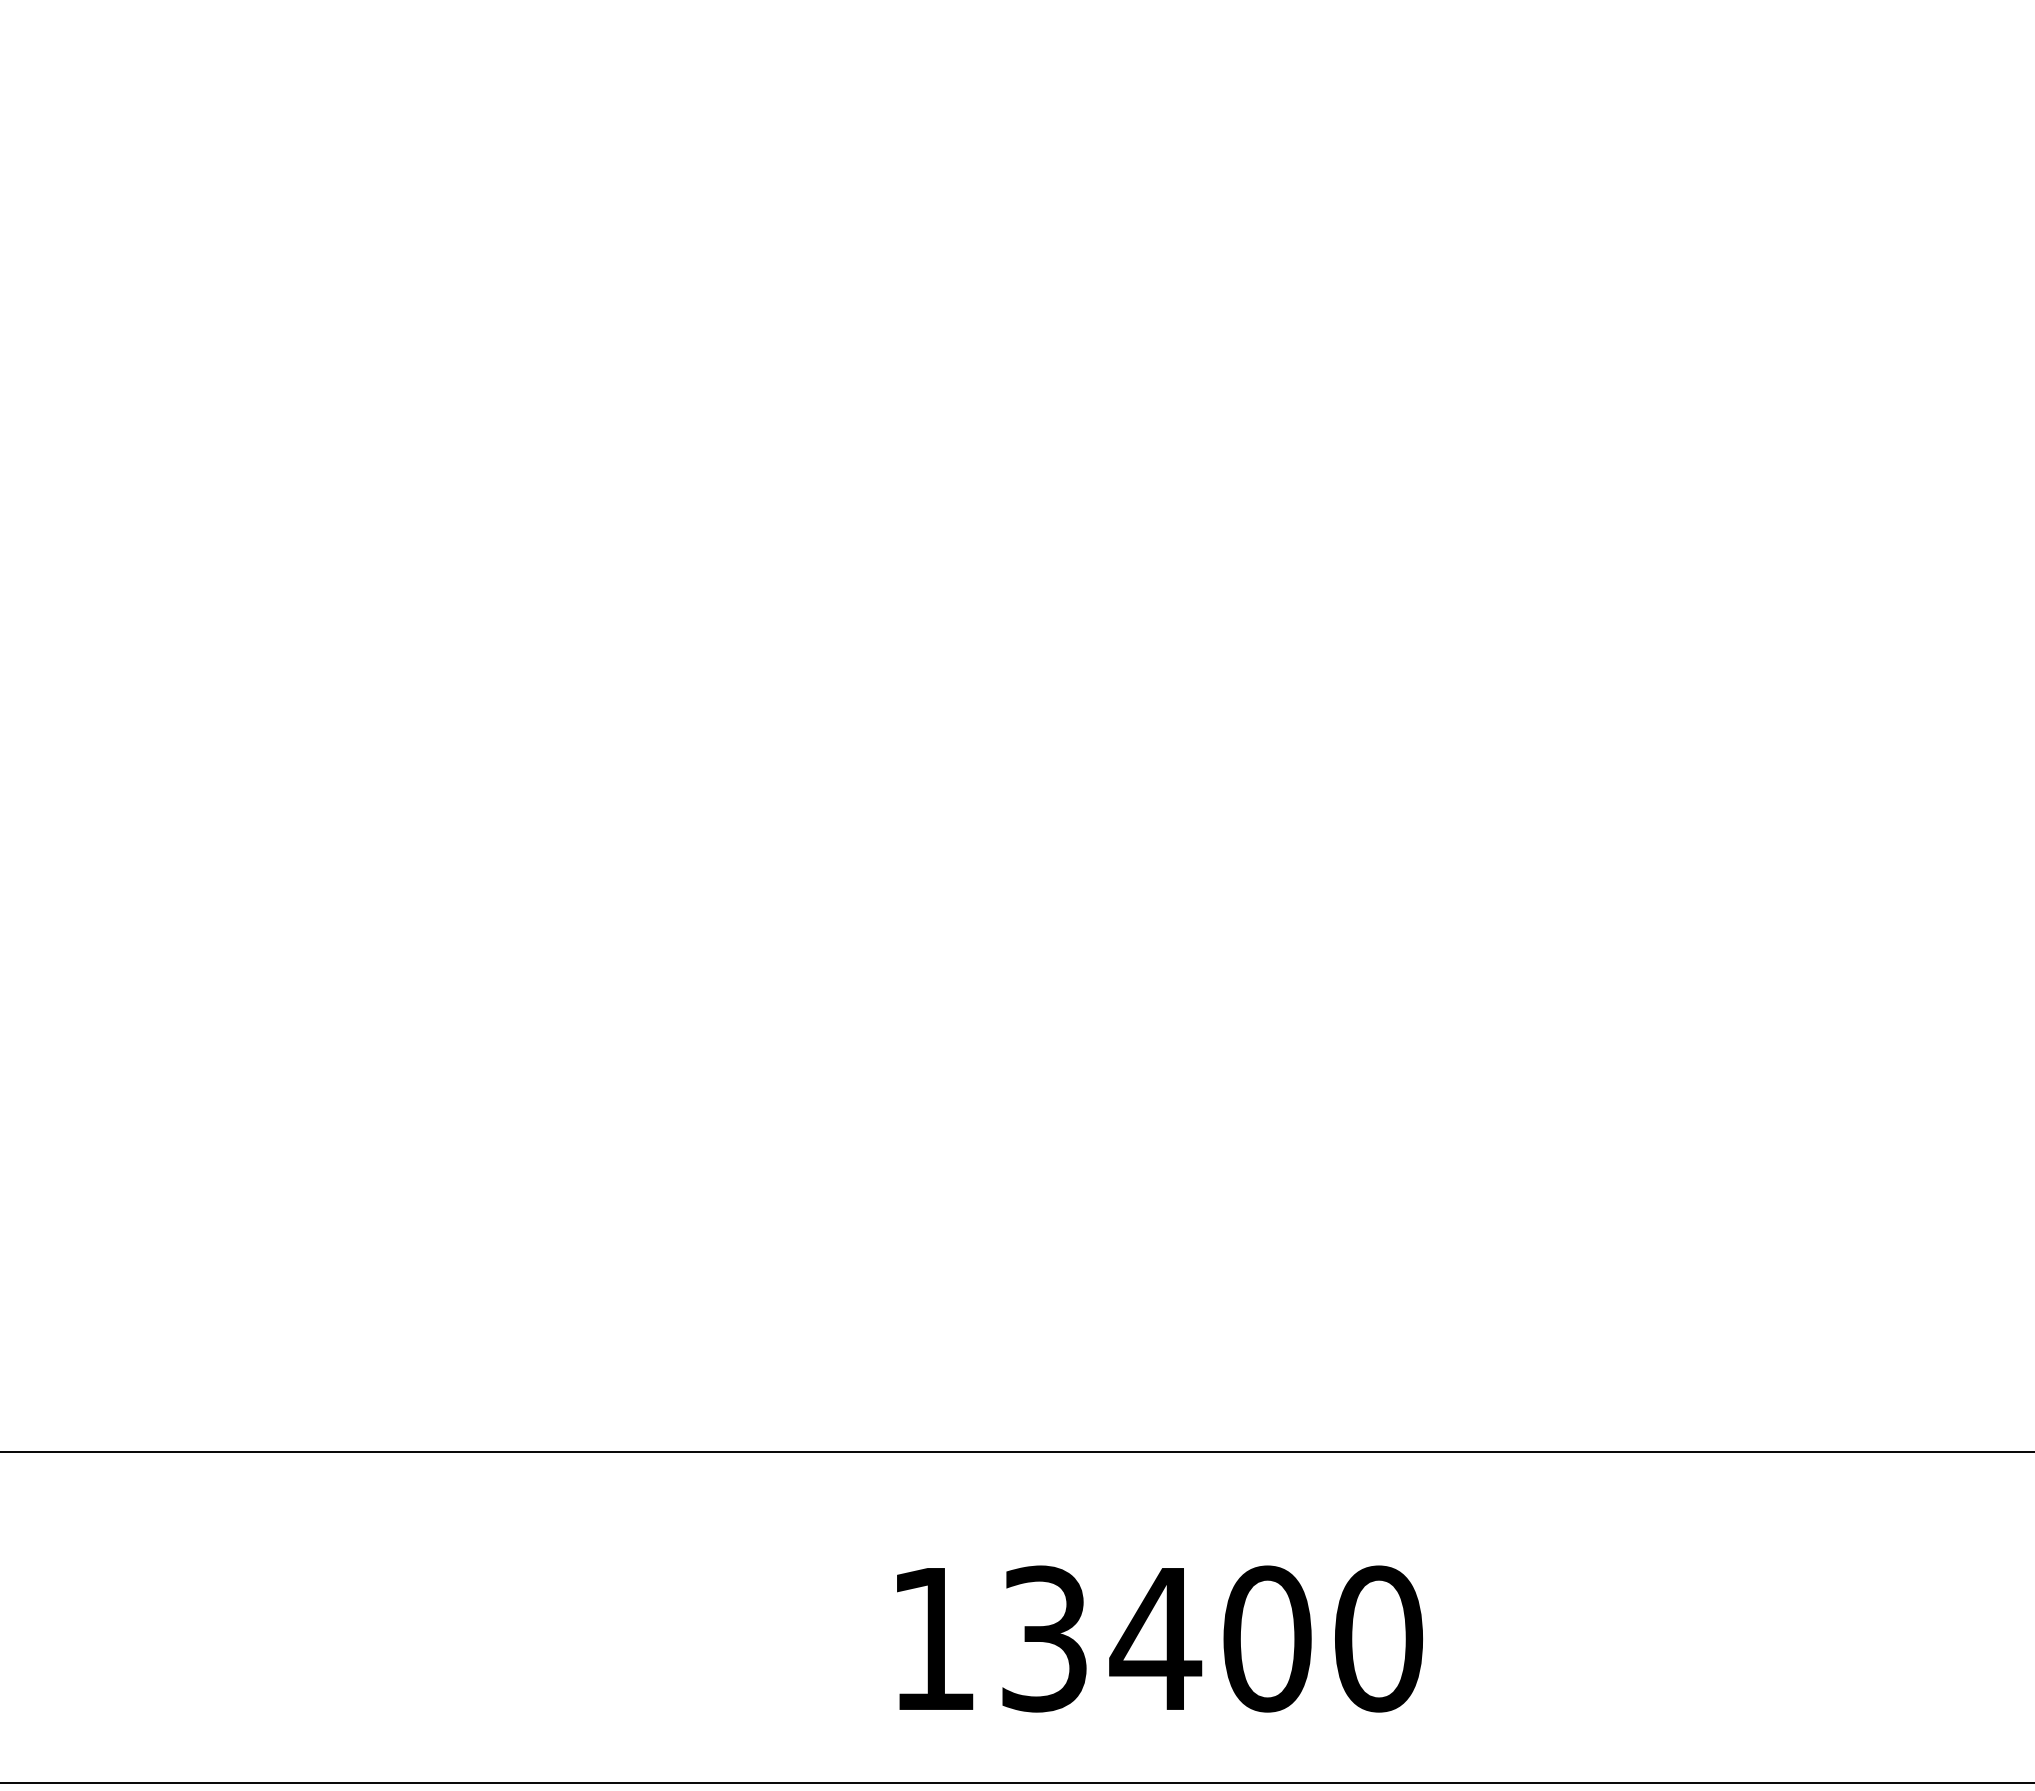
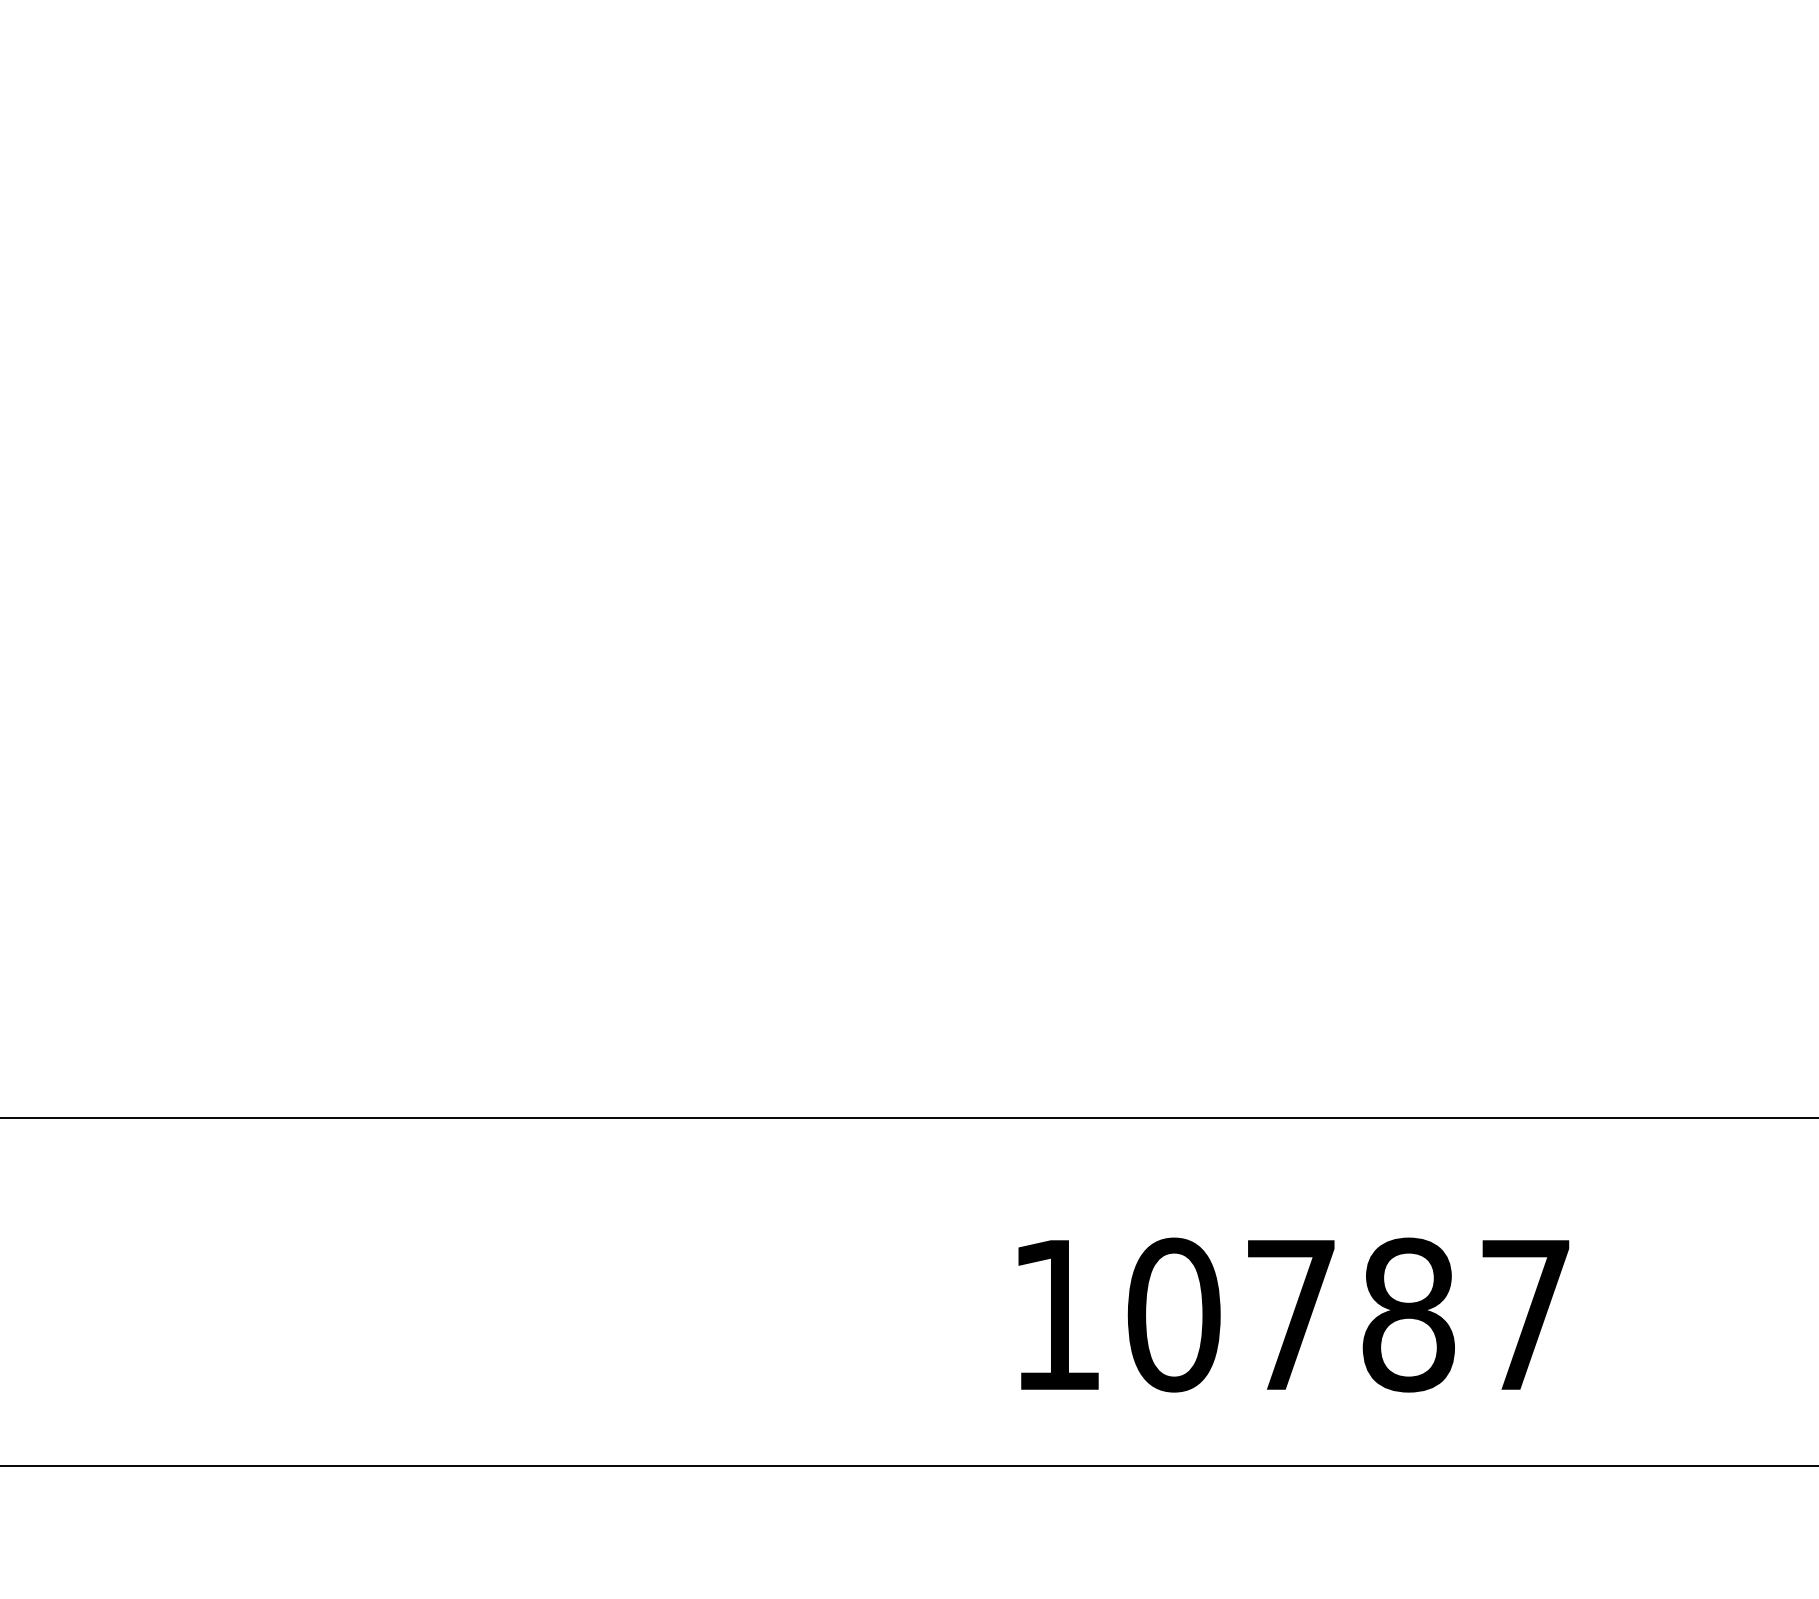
text: (1211, 1638) -> (1349, 1314), 13400 -> 10787

